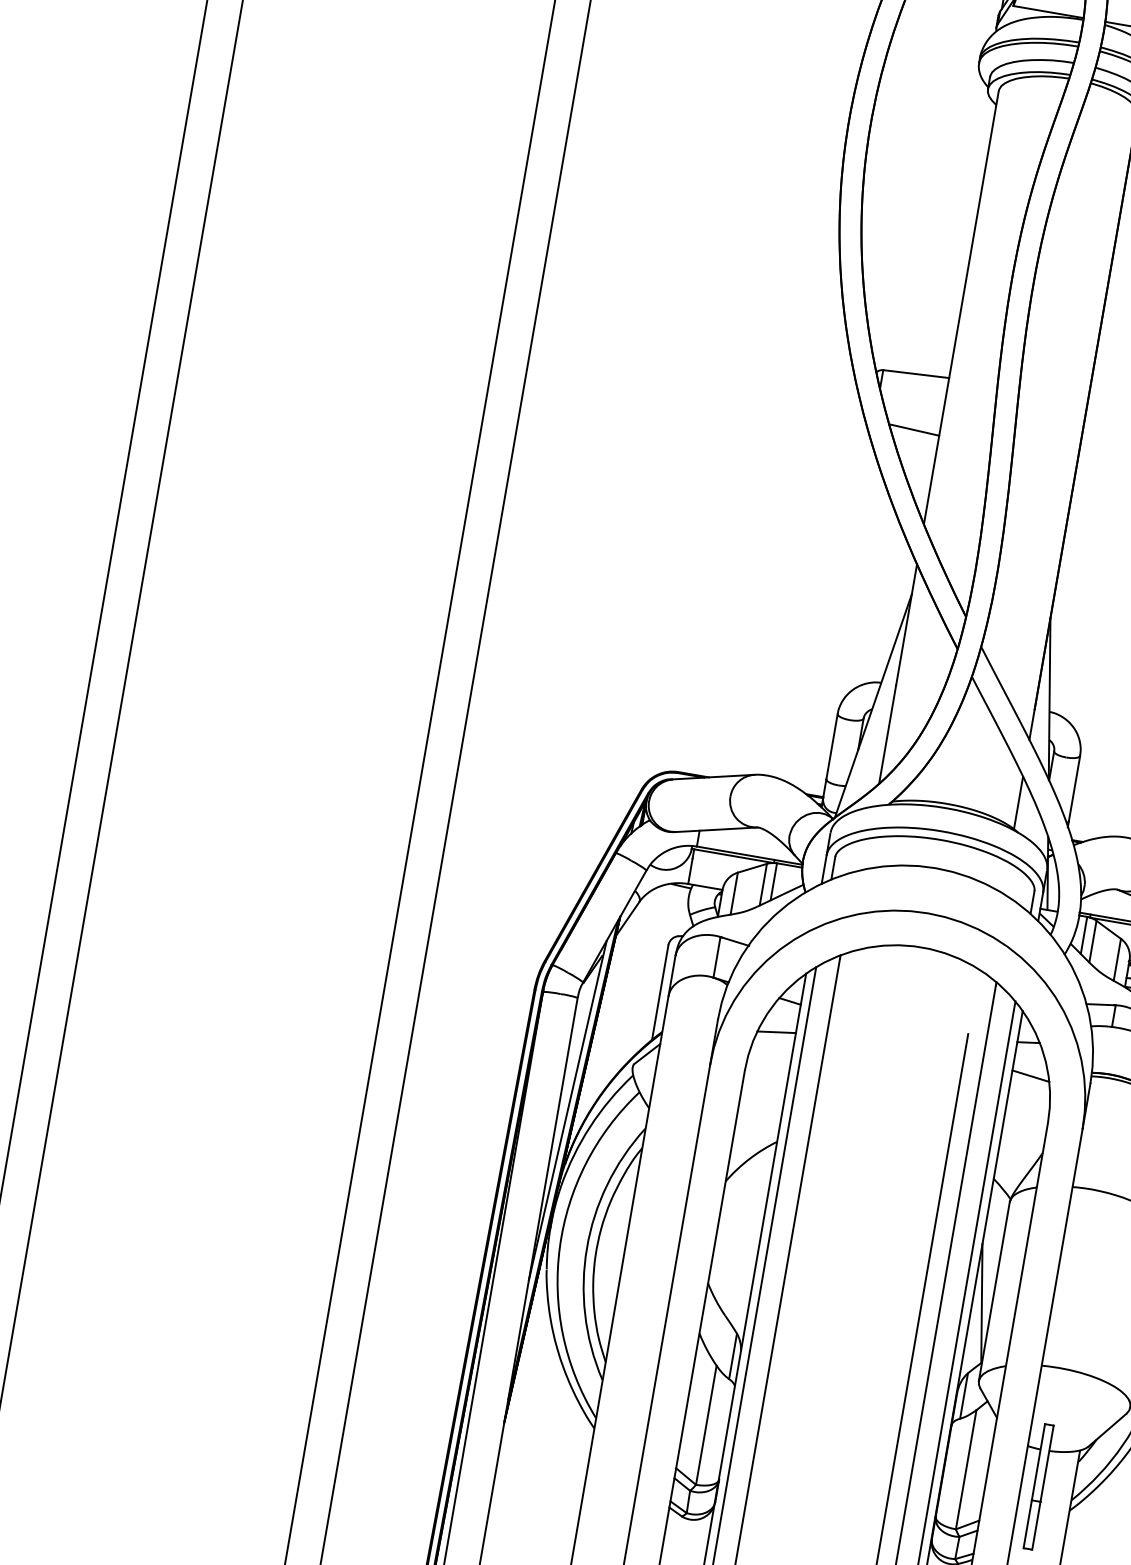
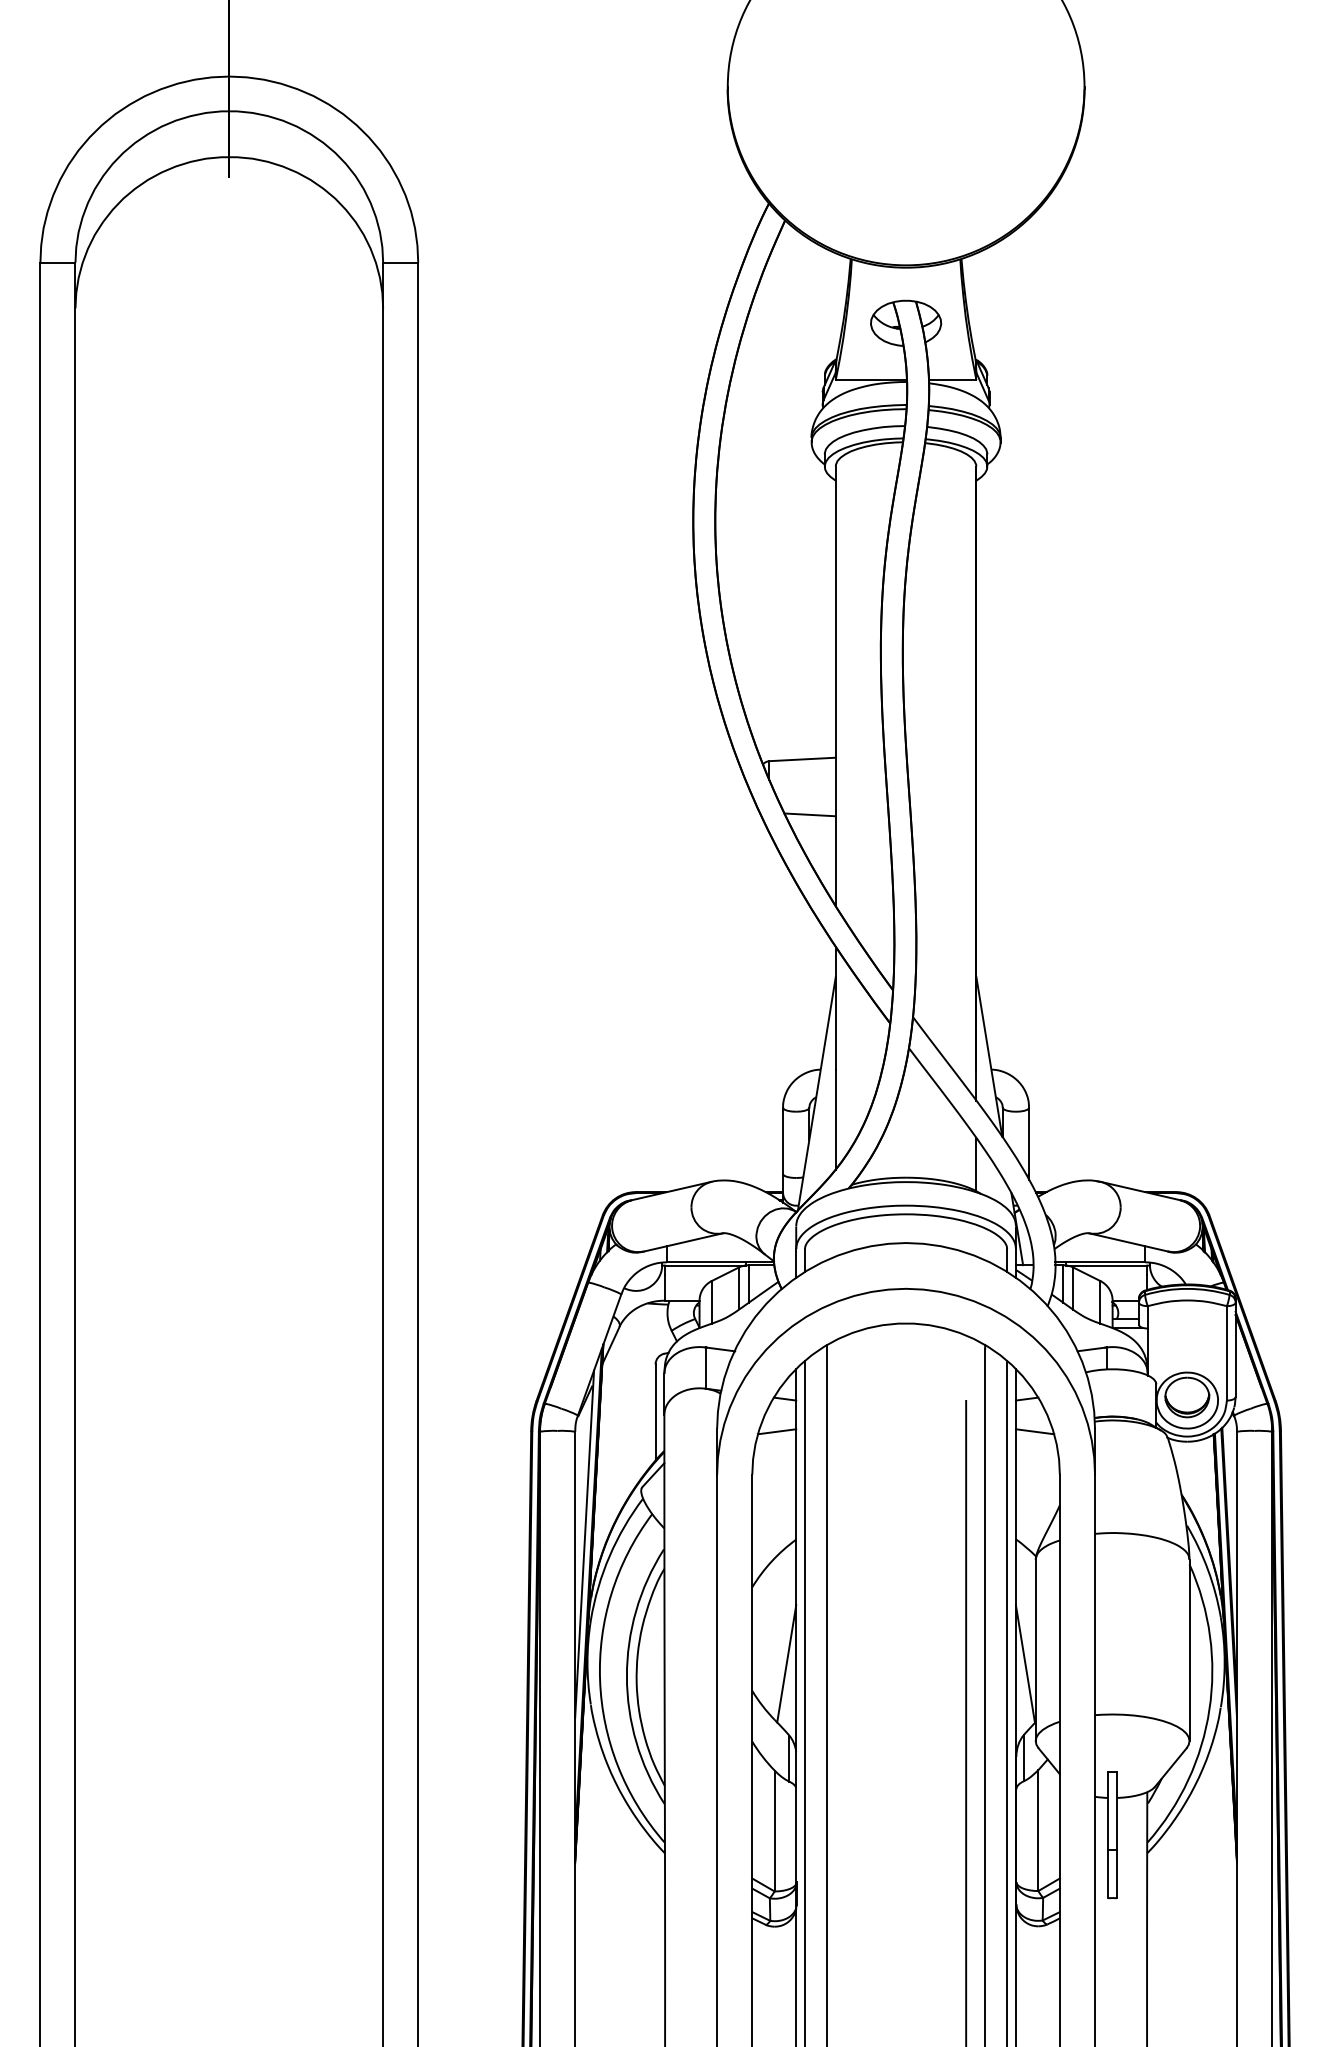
line: (746, 1262) -> (786, 1663), added

